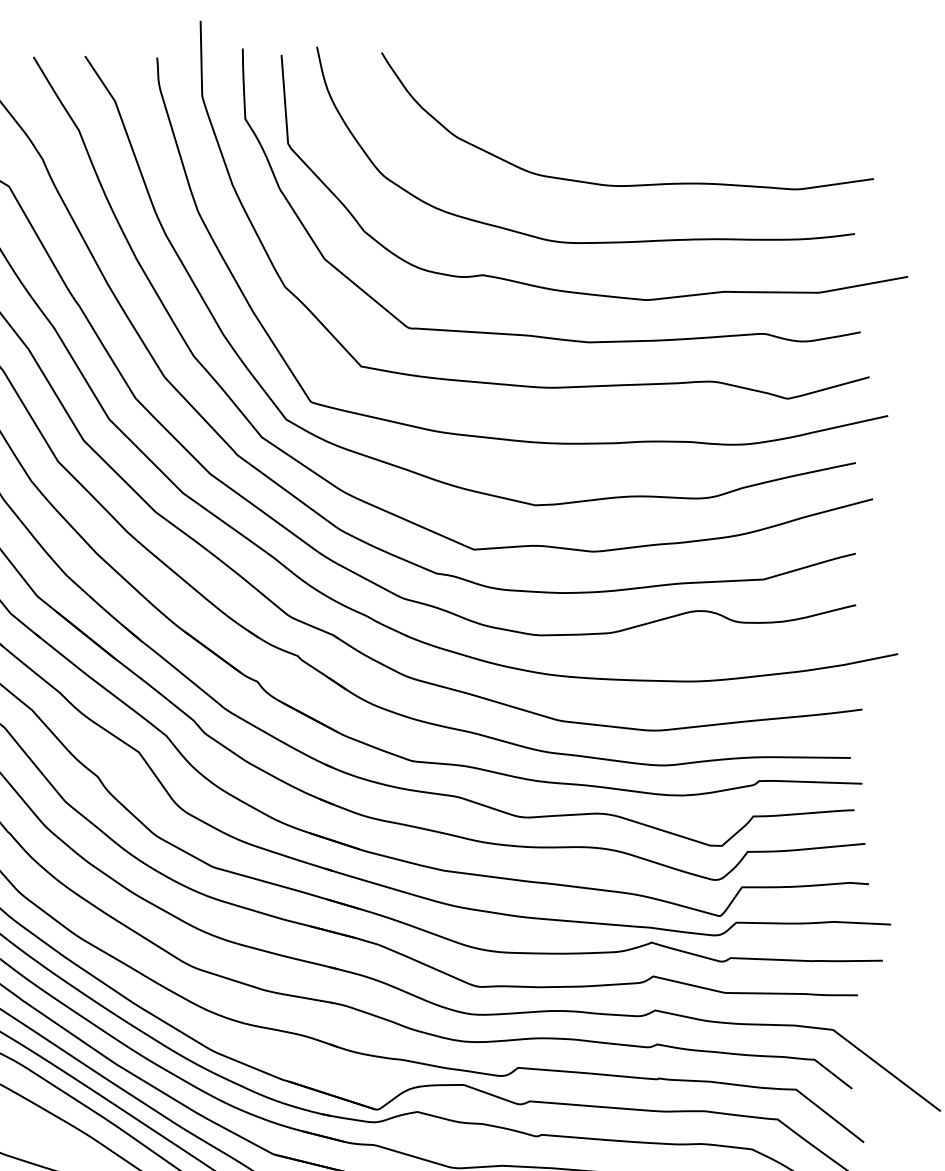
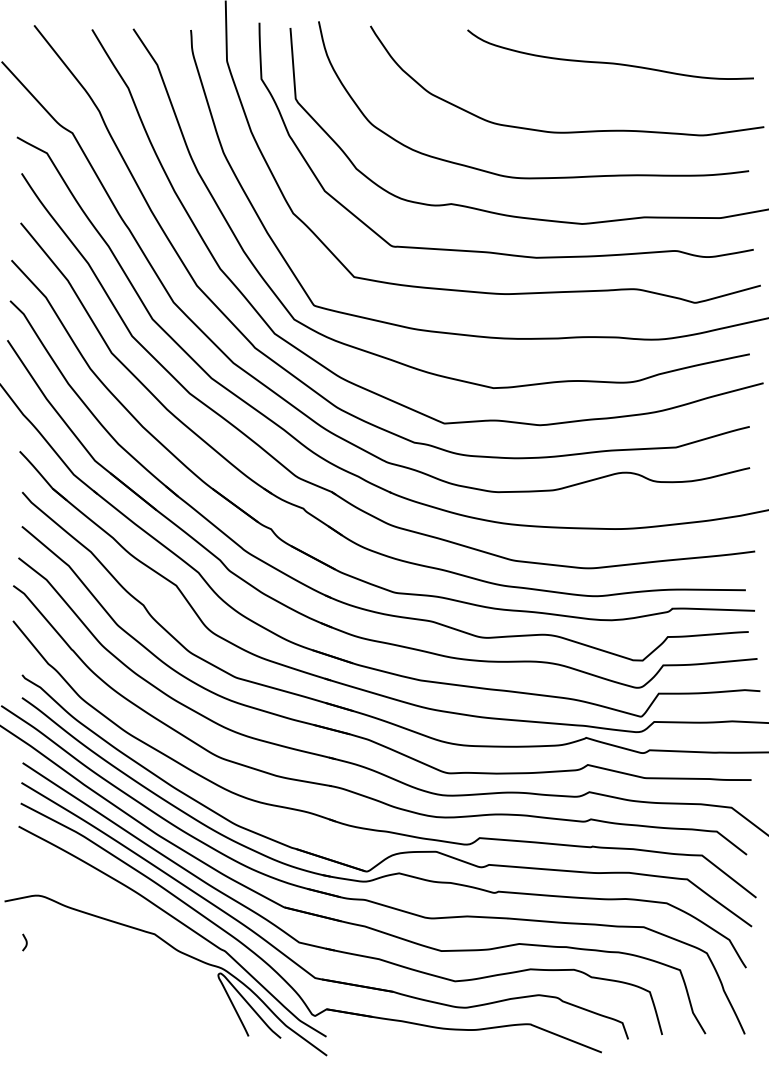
curve: (681, 98) -> (610, 62), added

